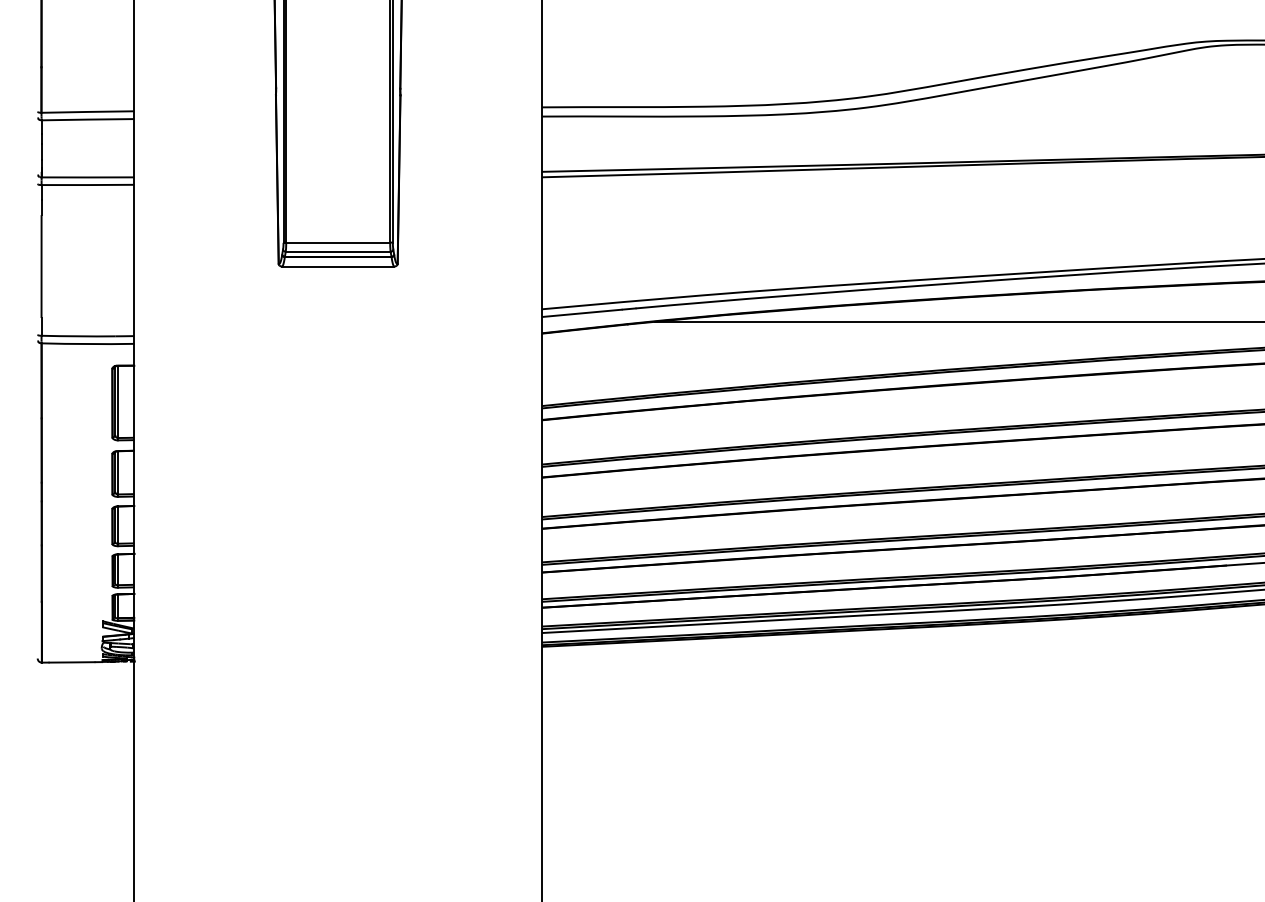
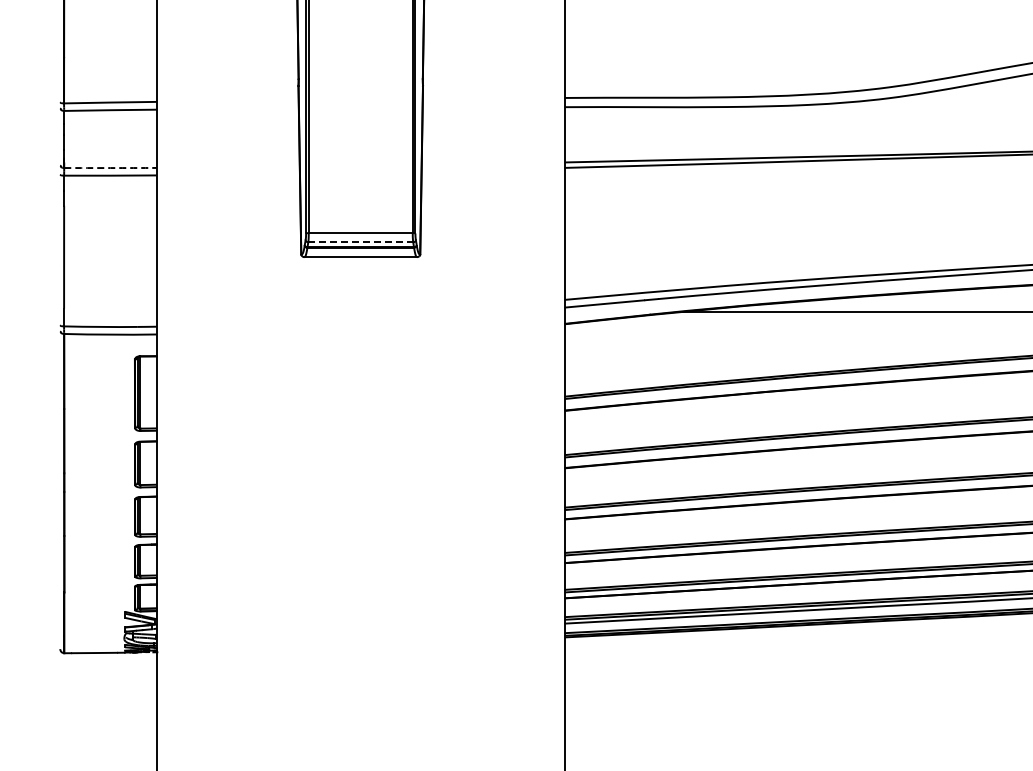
arc: (88, 177) -> (111, 168), solid -> dashed
line: (338, 251) -> (361, 242), solid -> dashed

